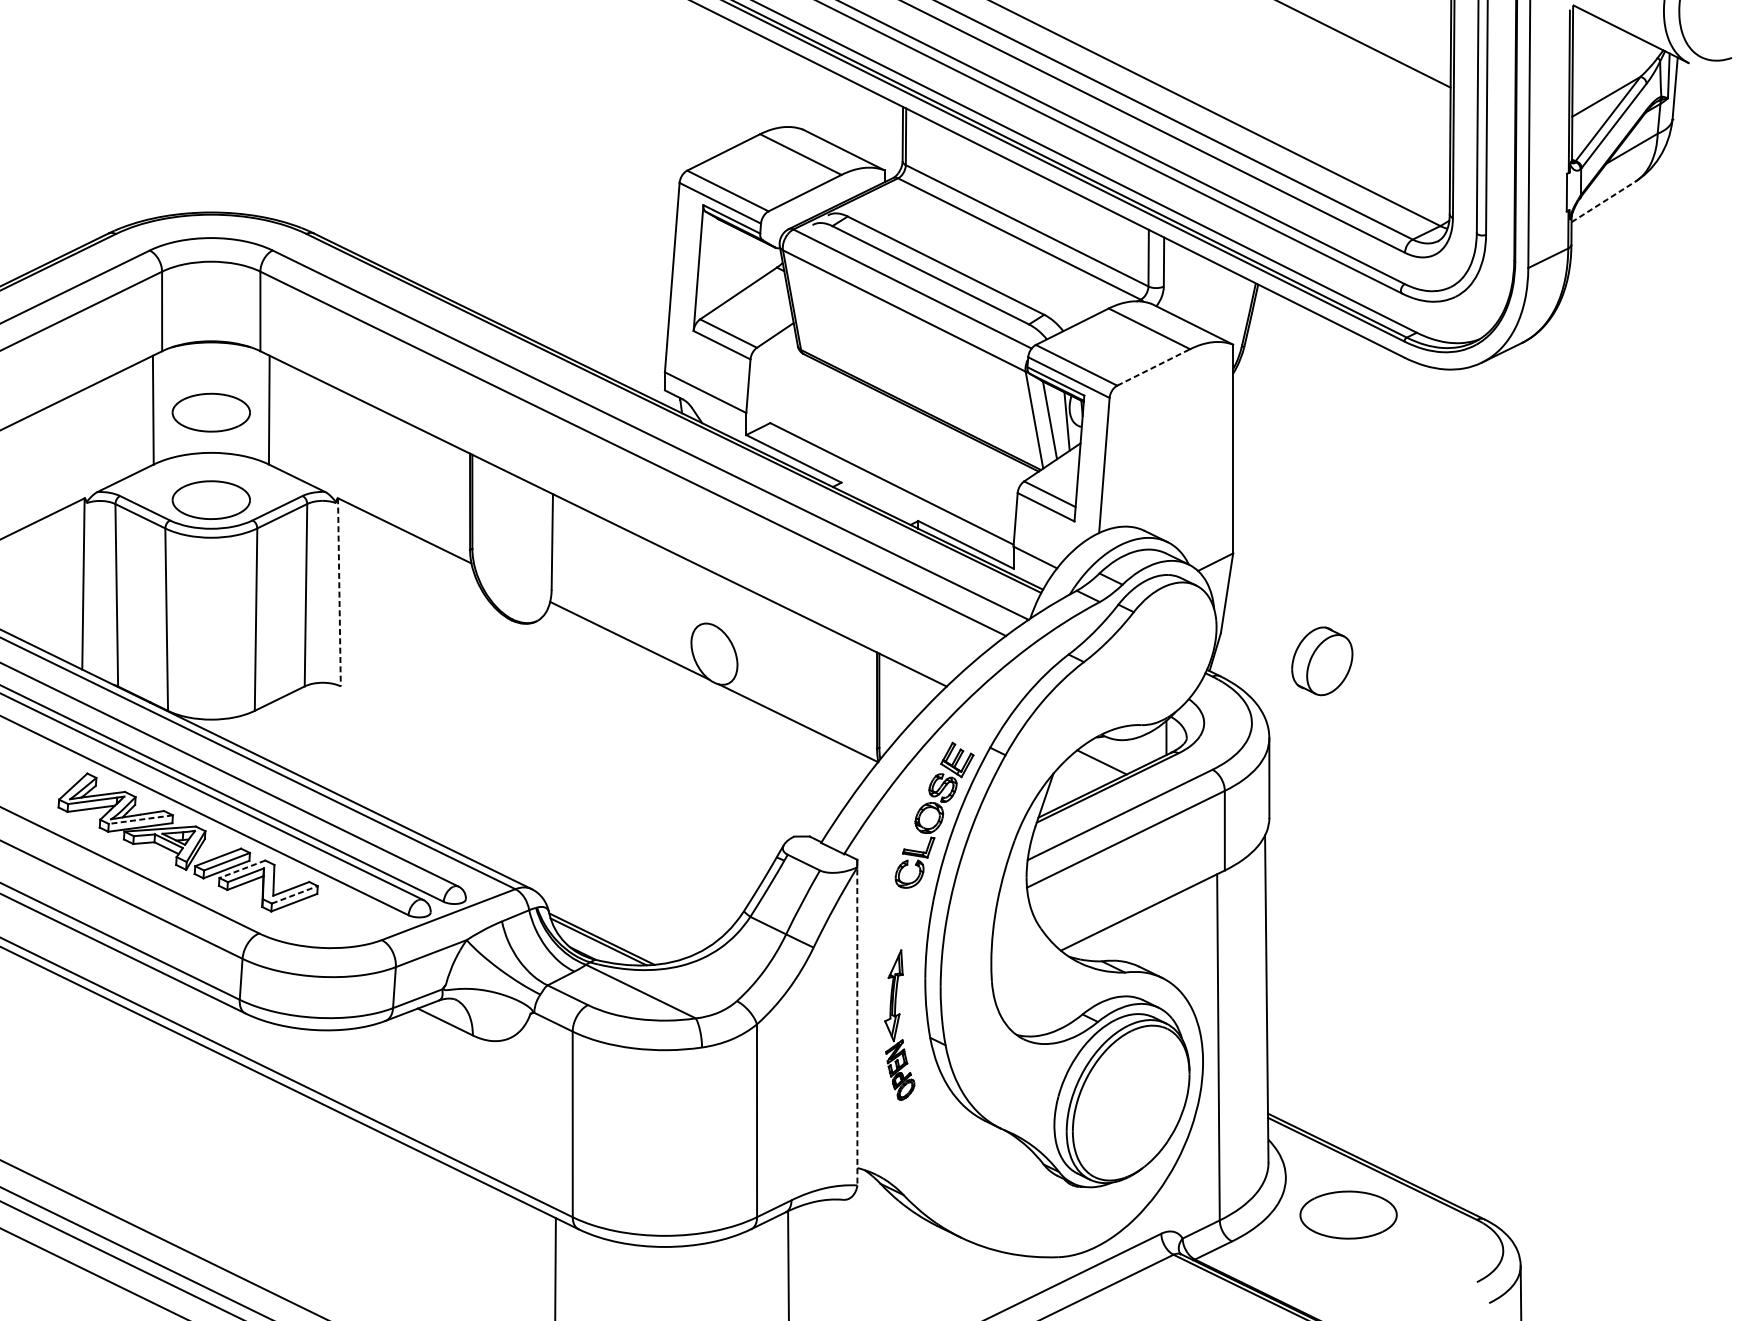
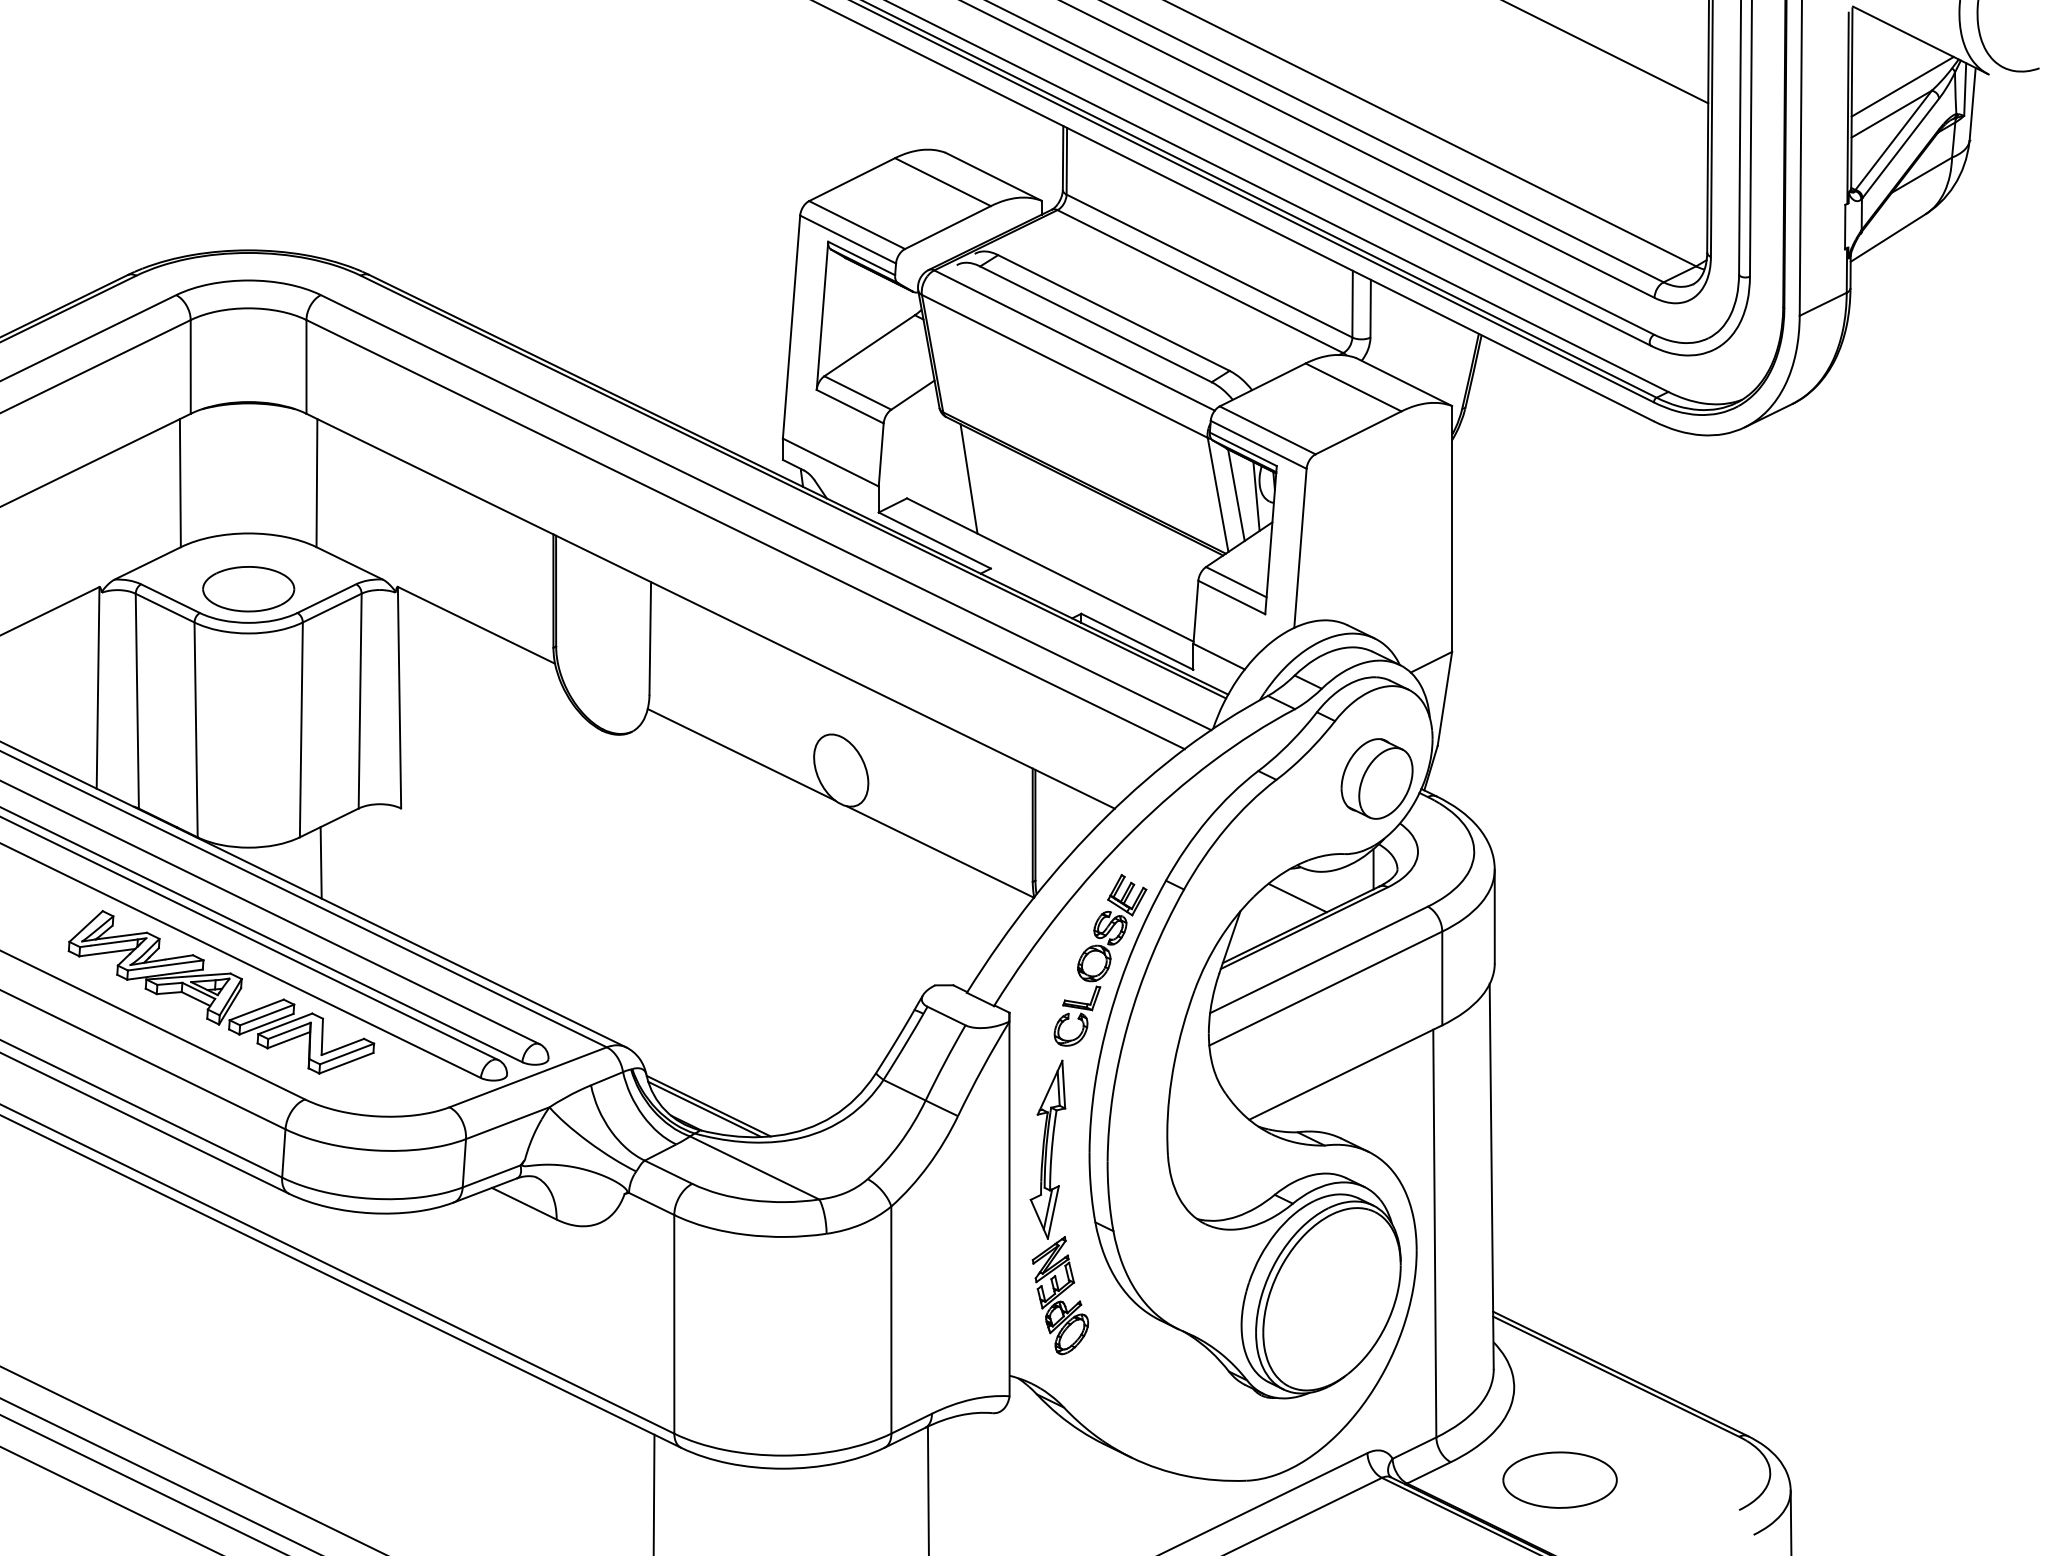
line: (1615, 73) -> (1902, 86), added
line: (1603, 201) -> (1888, 237), dashed -> solid
line: (1154, 367) -> (1359, 432), dashed -> solid
line: (822, 406) -> (968, 478), added
part: (211, 412) -> (248, 486), removed
line: (339, 592) -> (399, 697), dashed -> solid
part: (1321, 660) -> (1376, 778), moved
line: (272, 732) -> (320, 862), added
line: (140, 819) -> (165, 965), dashed -> solid
line: (242, 868) -> (285, 1023), dashed -> solid
line: (295, 895) -> (347, 1054), dashed -> solid
line: (857, 1022) -> (1009, 1204), dashed -> solid
part: (899, 1025) -> (1059, 1207), size x1.67
part: (1348, 1214) -> (1559, 1479), moved

